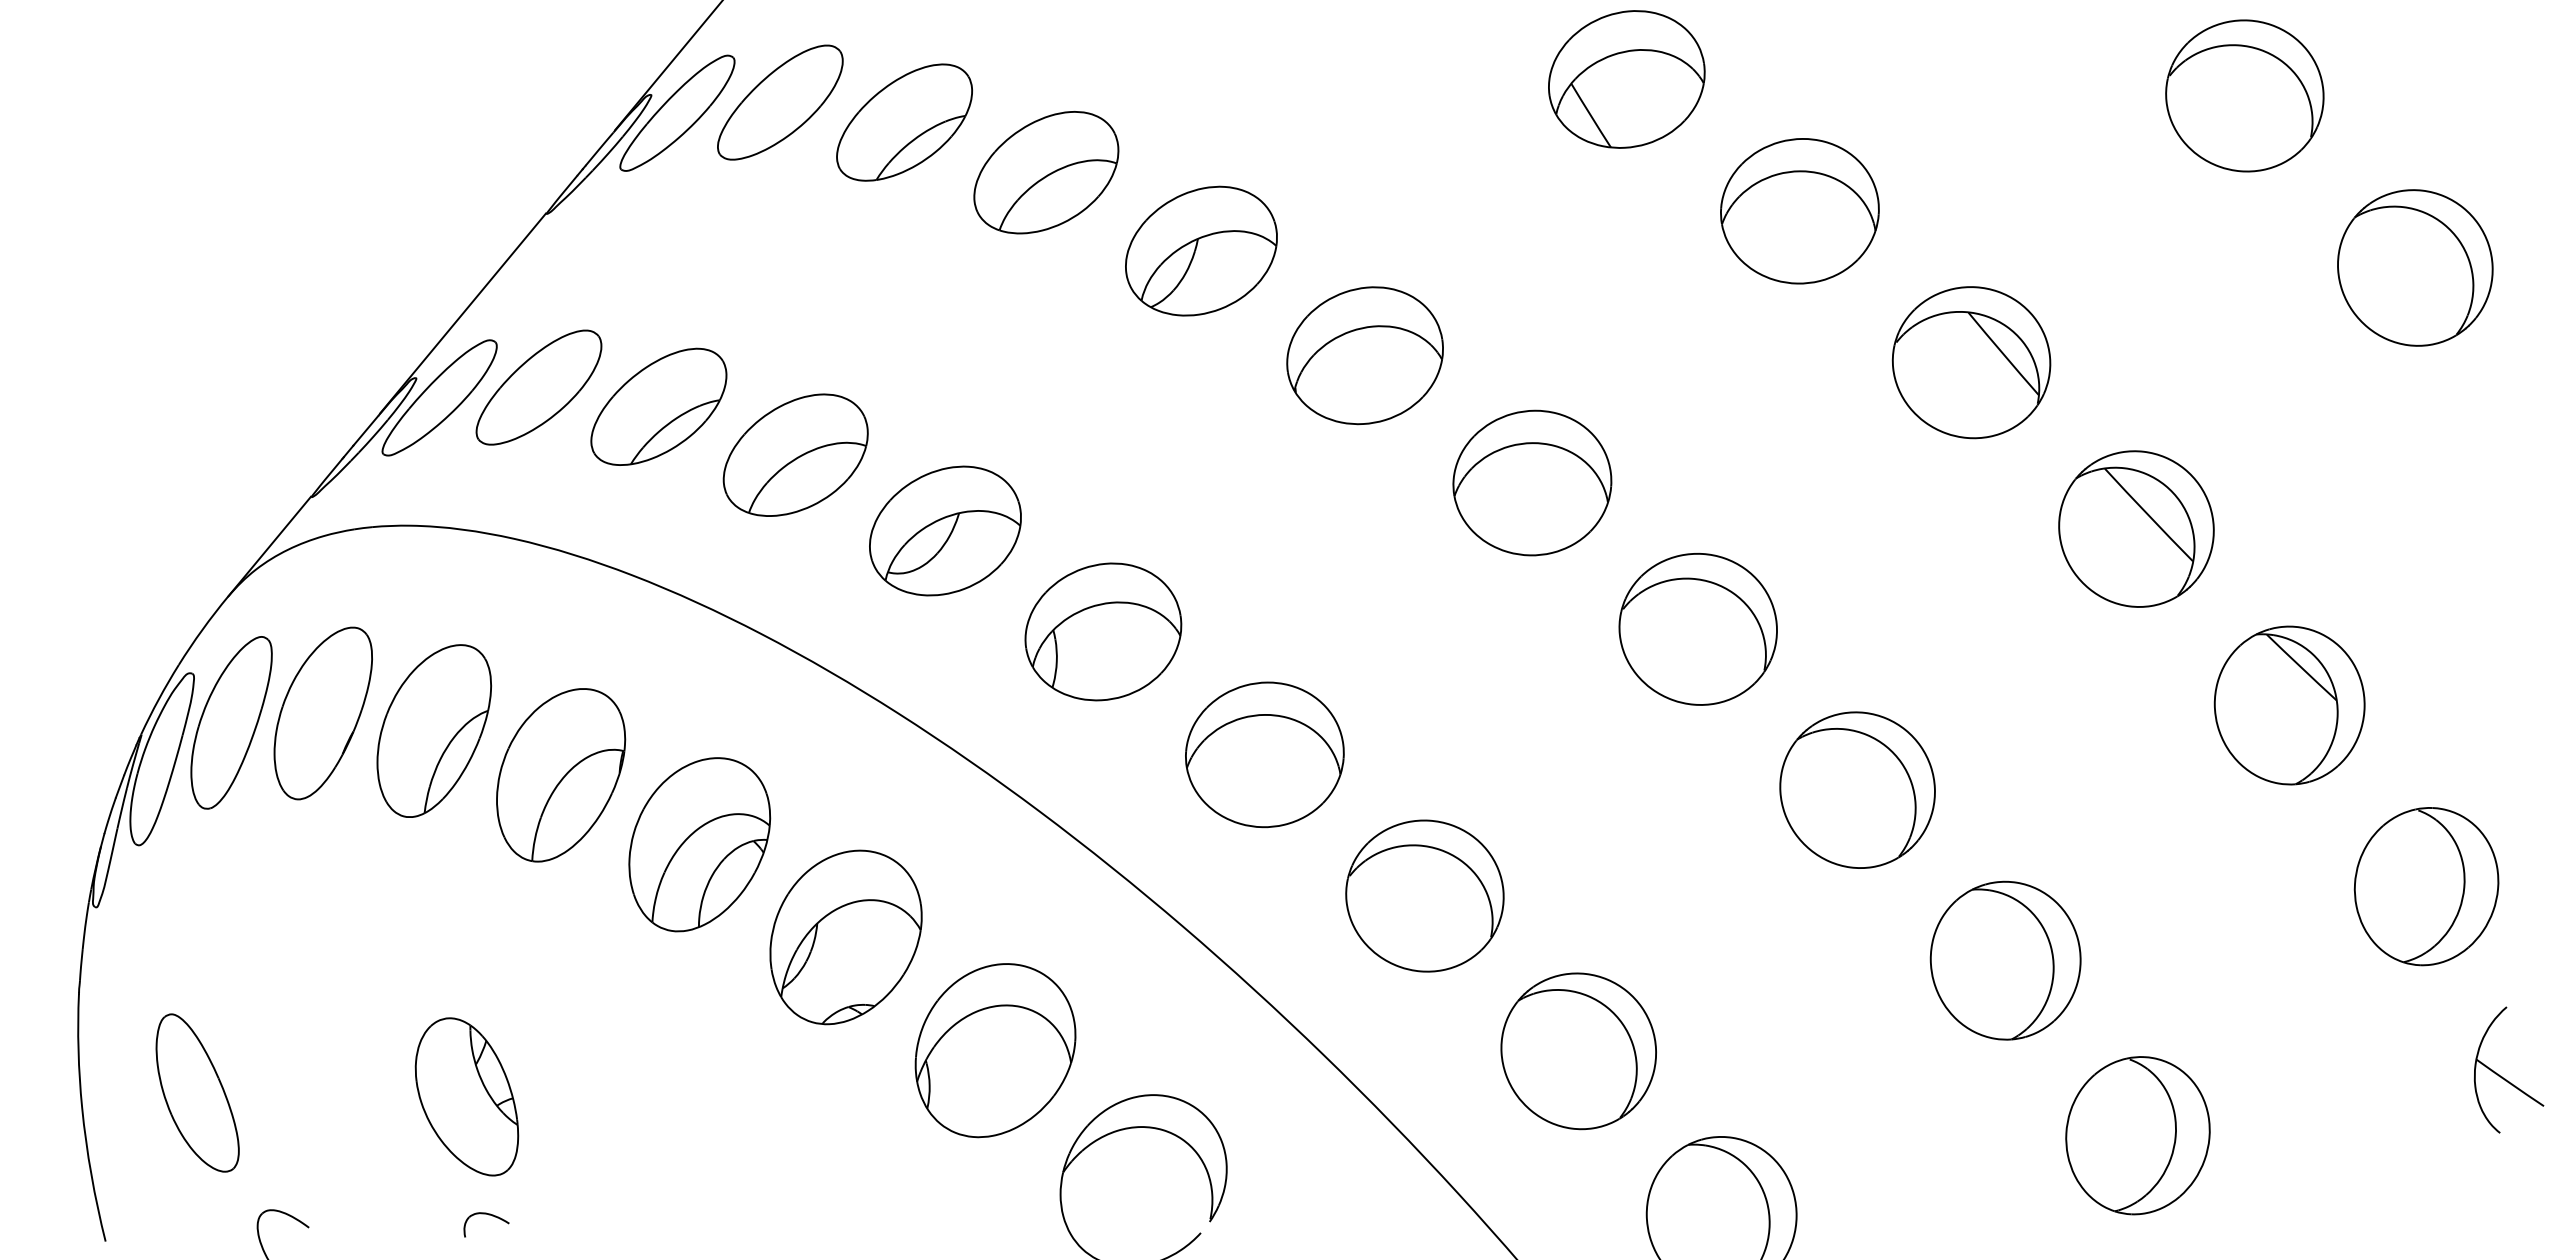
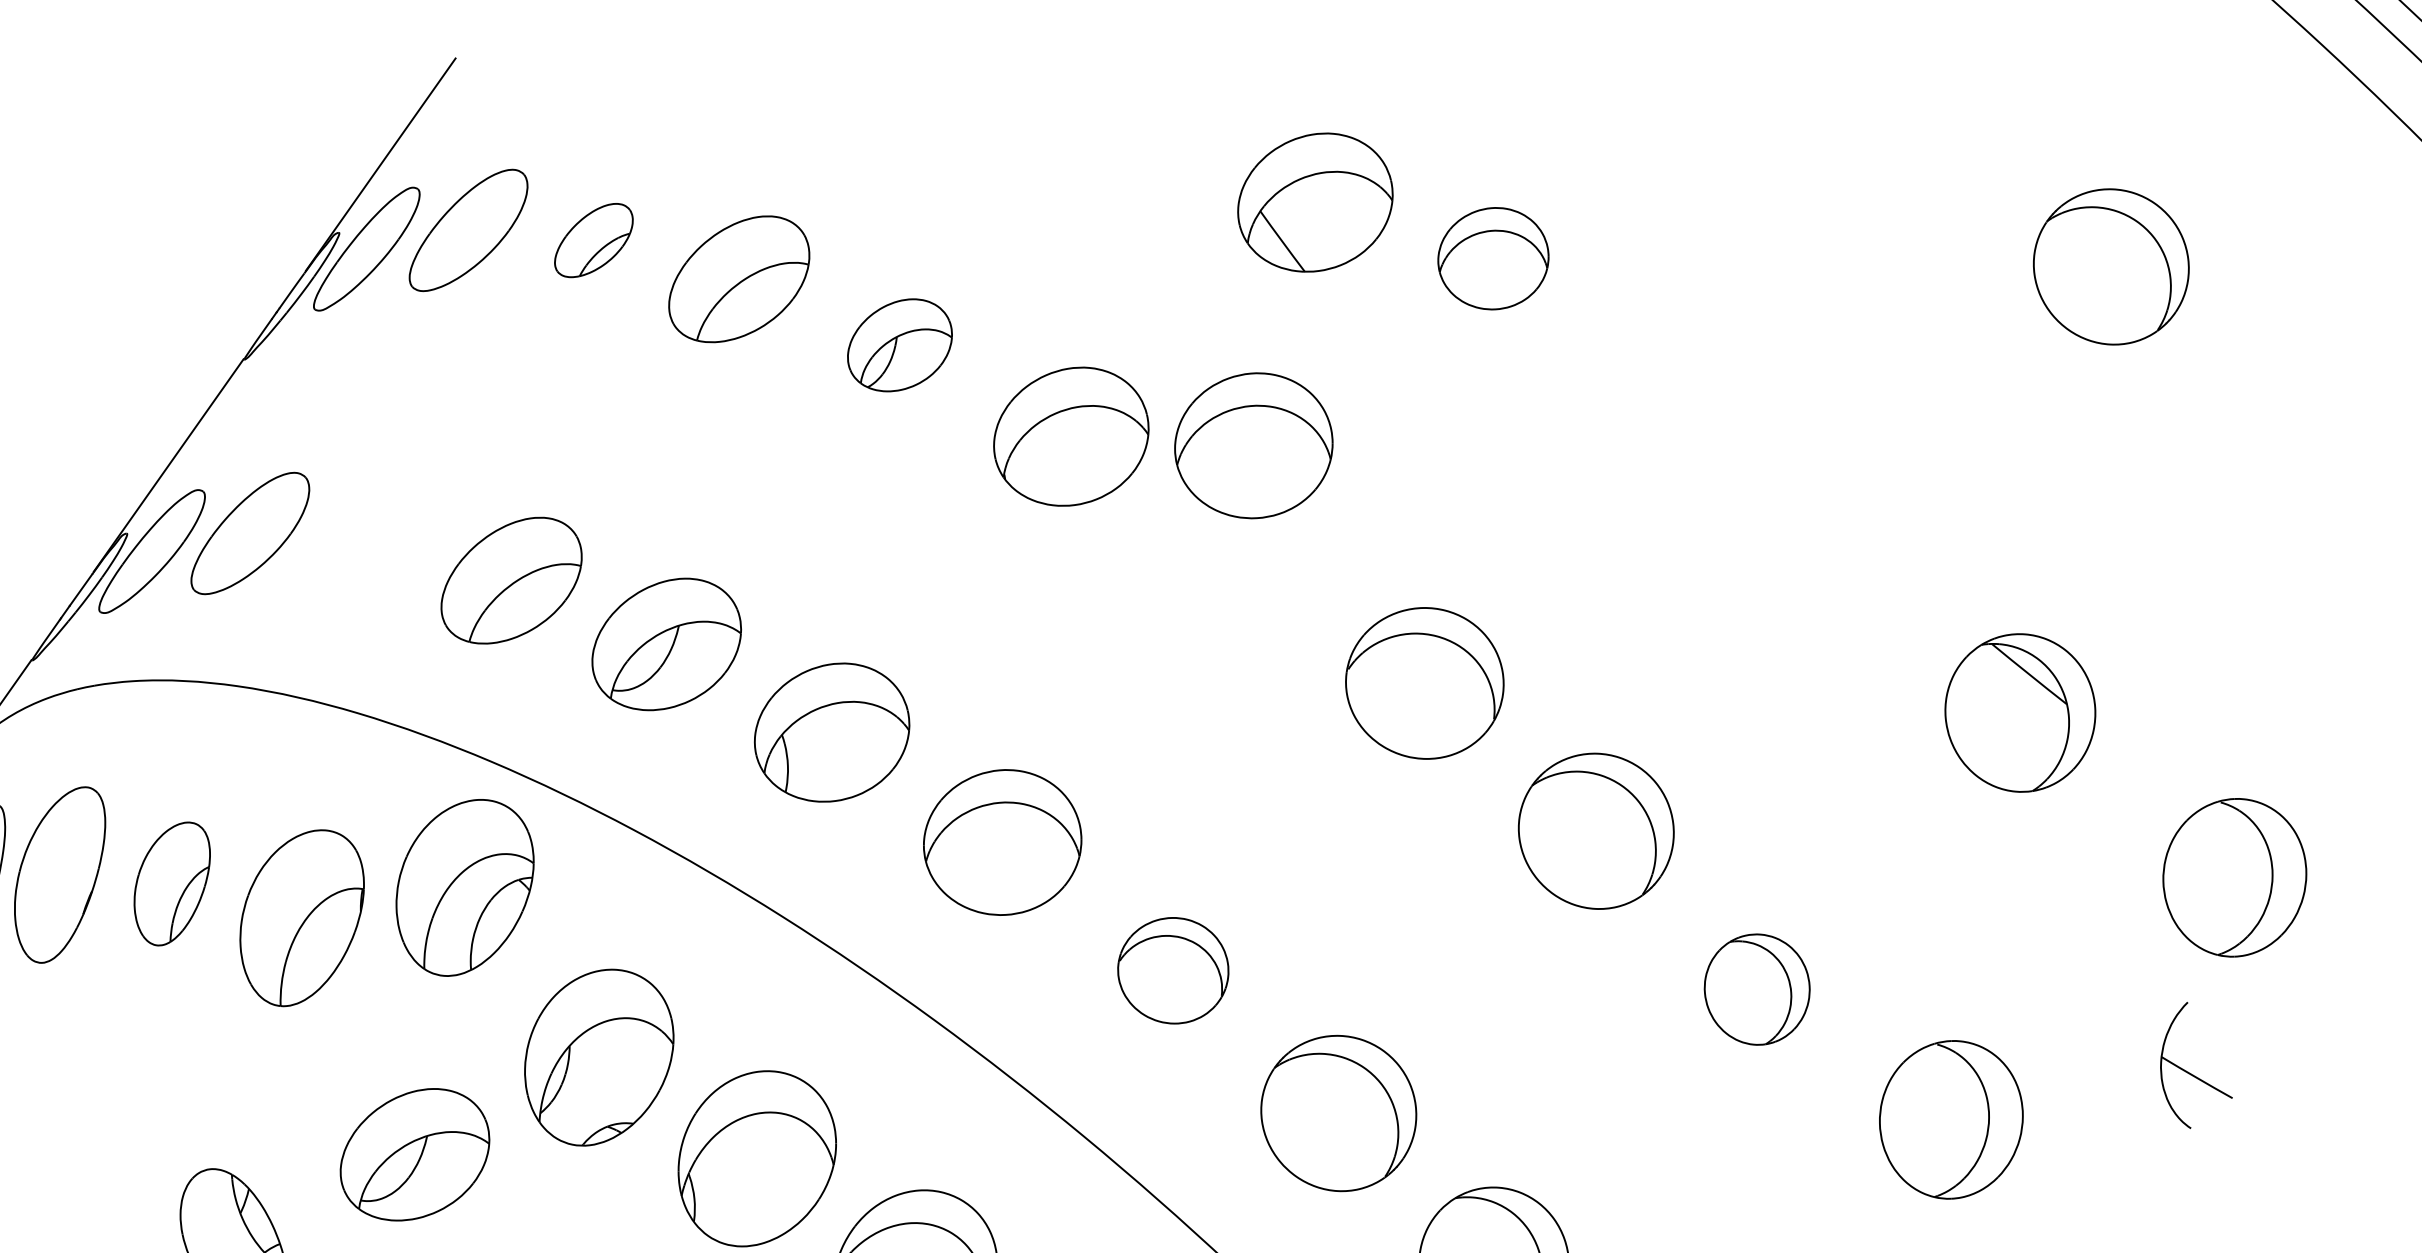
part: (1626, 79) -> (1315, 202), moved
part: (2244, 95) -> (1927, 108), removed
part: (904, 122) -> (593, 240), size x0.6
part: (1799, 211) -> (1493, 258), size x0.7
part: (1201, 250) -> (899, 344), size x0.7
part: (1971, 362) -> (1676, 396), removed
part: (658, 406) -> (370, 542), removed
part: (1532, 482) -> (1253, 445), moved
part: (2136, 528) -> (1853, 548), removed
part: (433, 730) -> (171, 883), size x0.7
part: (699, 844) -> (465, 887), moved
part: (2426, 886) -> (2234, 877), moved
part: (1424, 895) -> (1172, 970), size x0.7
part: (2005, 960) -> (1757, 989), size x0.7
part: (654, 1019) -> (414, 1154), added
part: (2502, 1076) -> (2188, 1071), moved
part: (2137, 1135) -> (1950, 1119), moved

